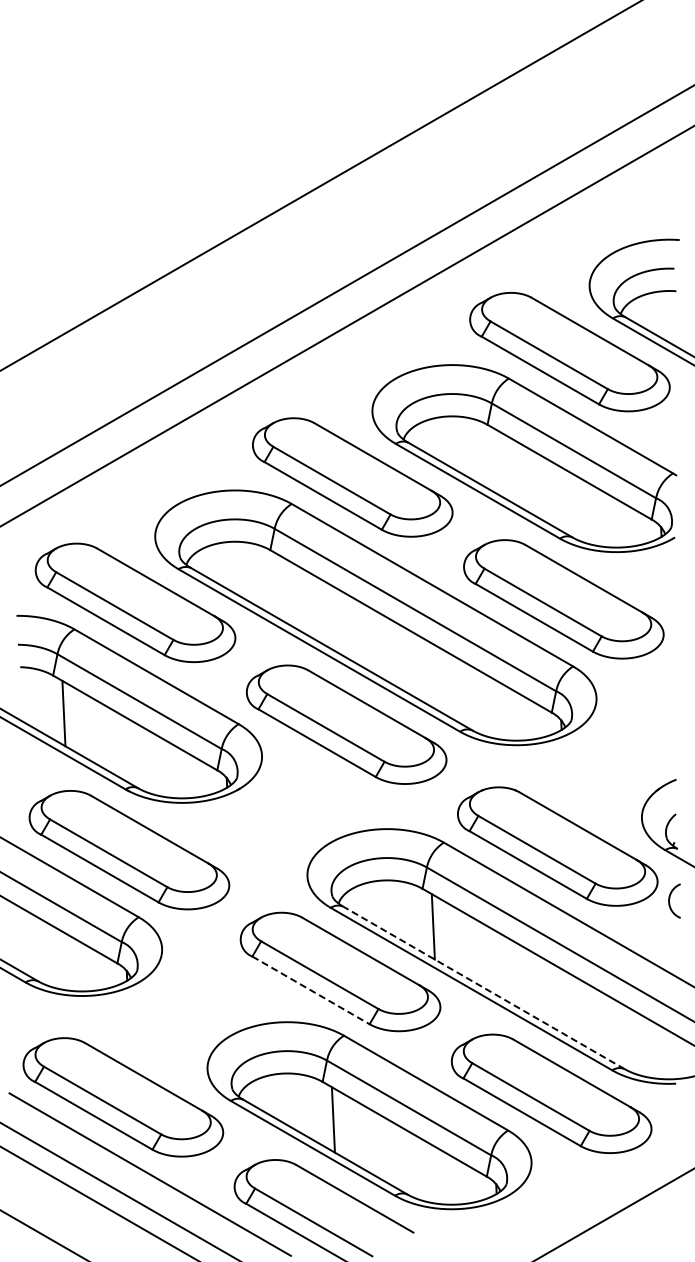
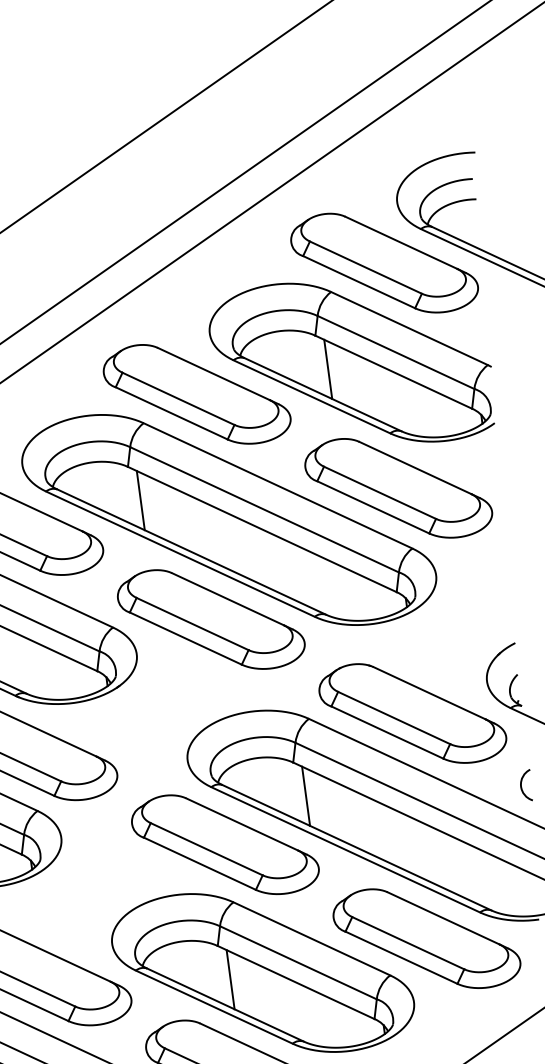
line: (497, 462) -> (327, 369), added
line: (280, 587) -> (140, 500), added
arc: (670, 898) -> (522, 783), moved
line: (483, 987) -> (356, 847), dashed -> solid
line: (311, 990) -> (200, 863), dashed -> solid

